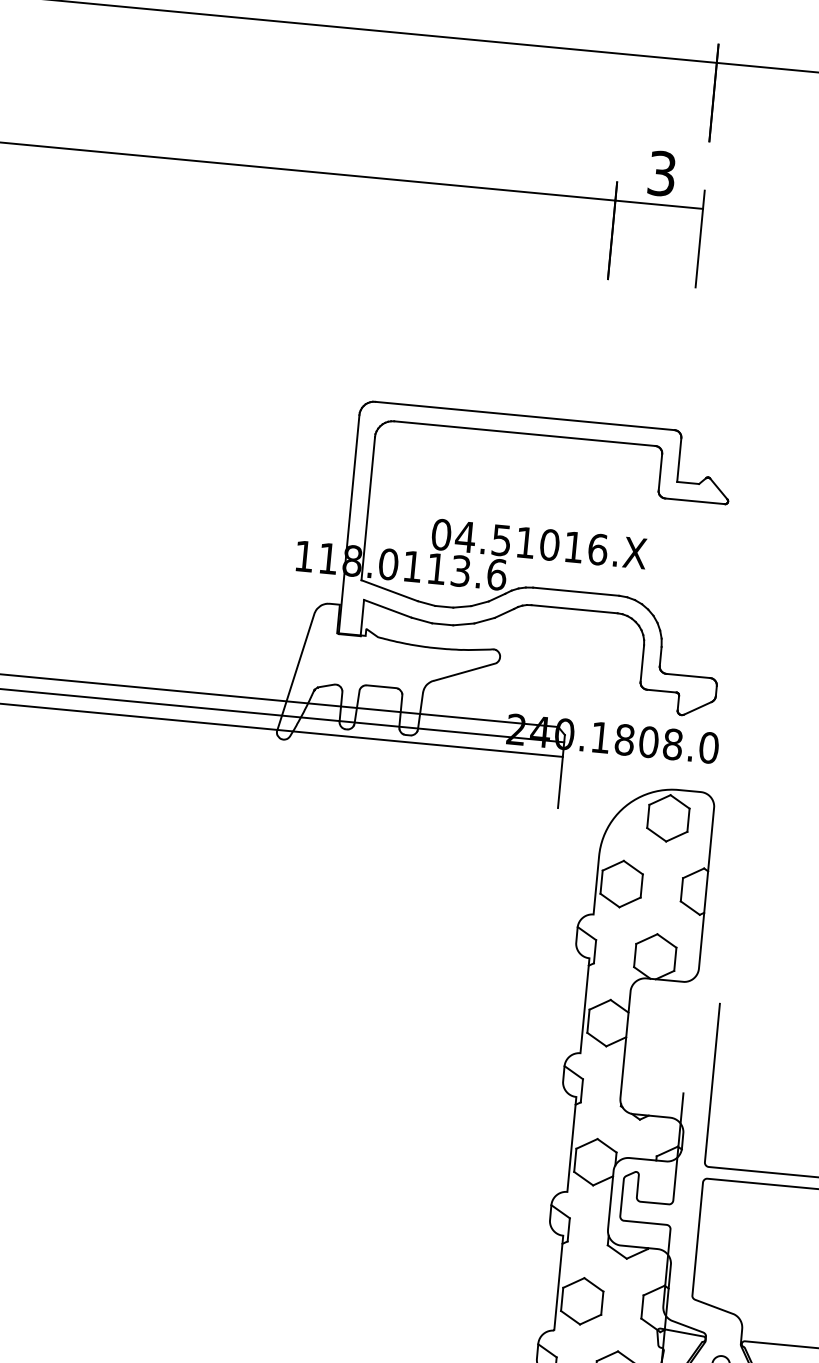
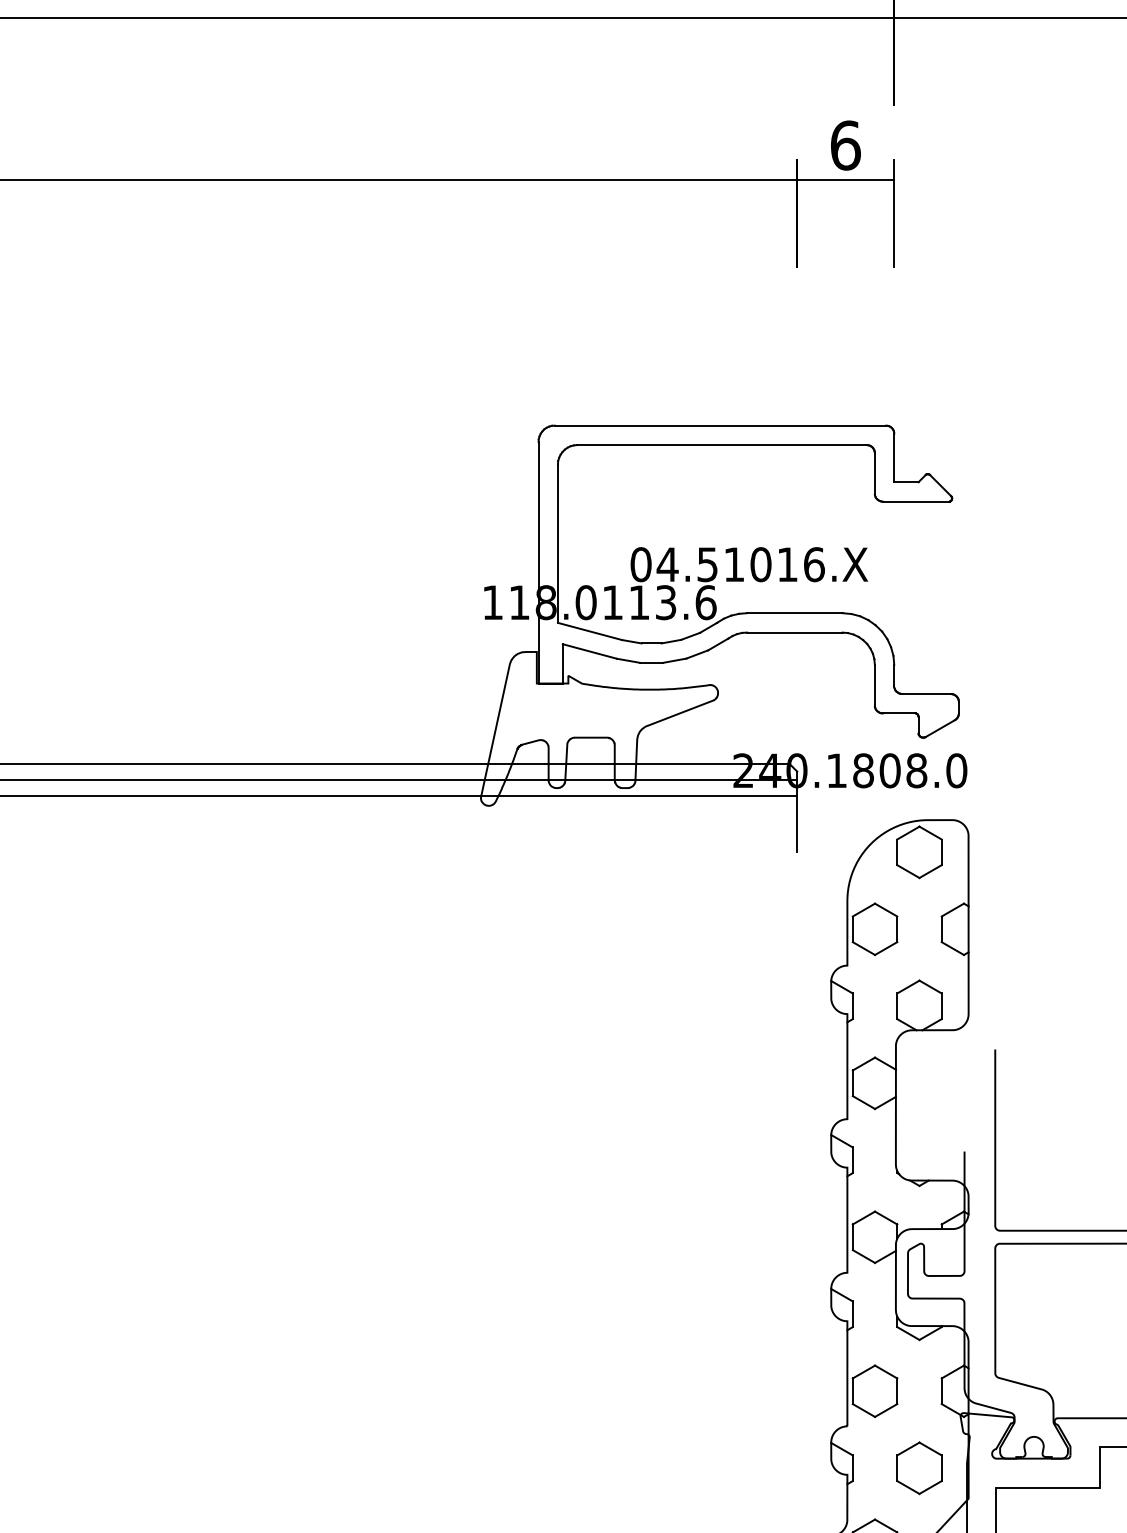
text: (661, 173) -> (845, 145), 3 -> 6

